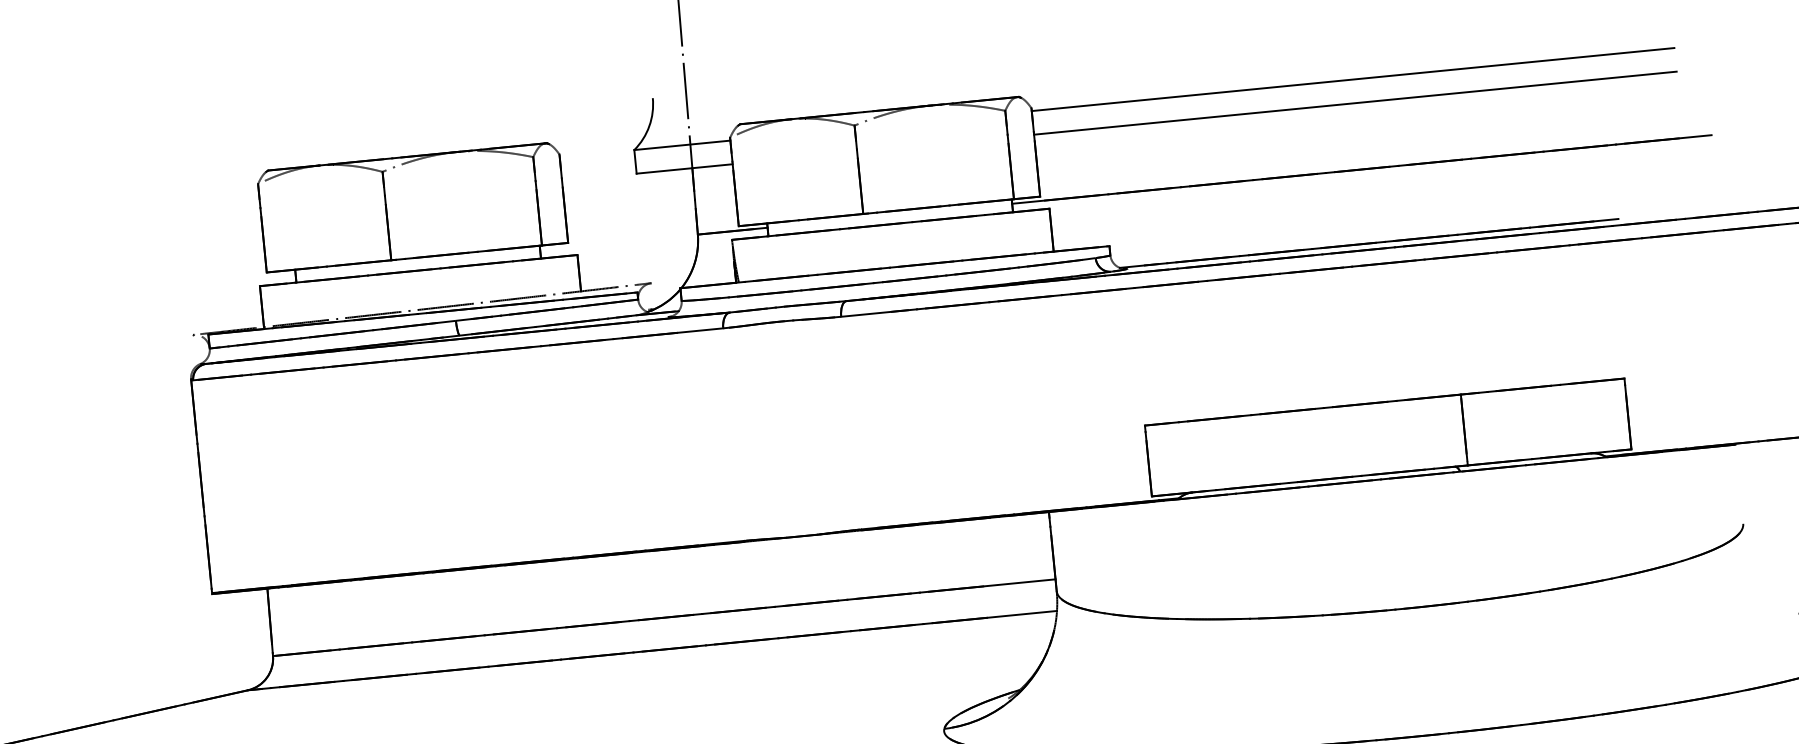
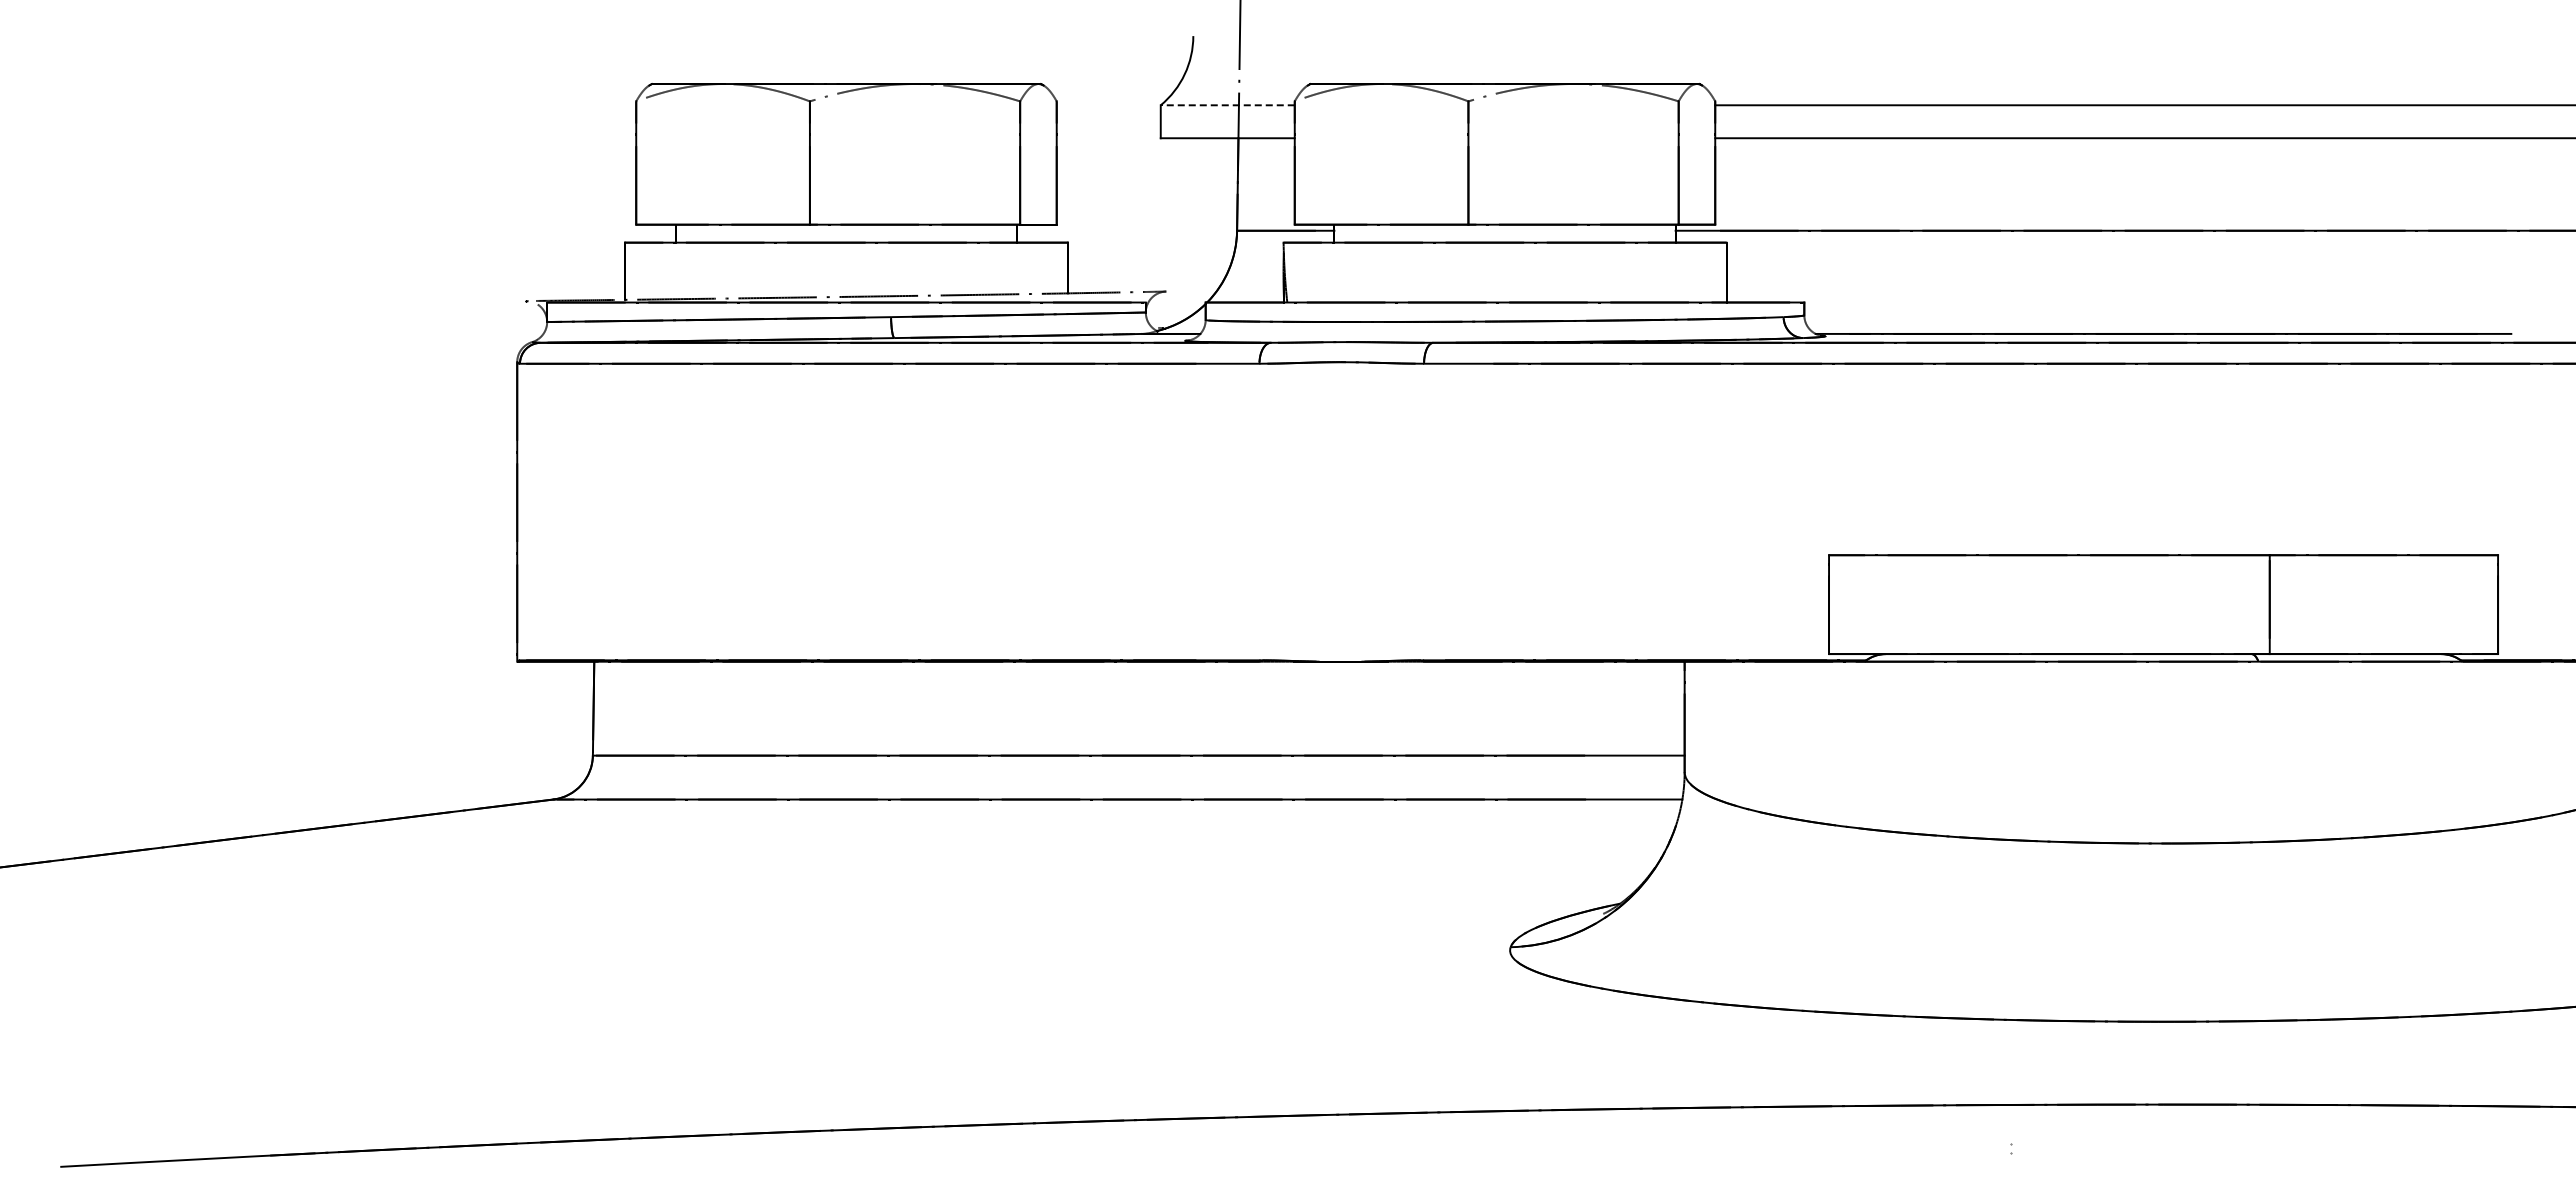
line: (682, 145) -> (1227, 105), solid -> dashed

